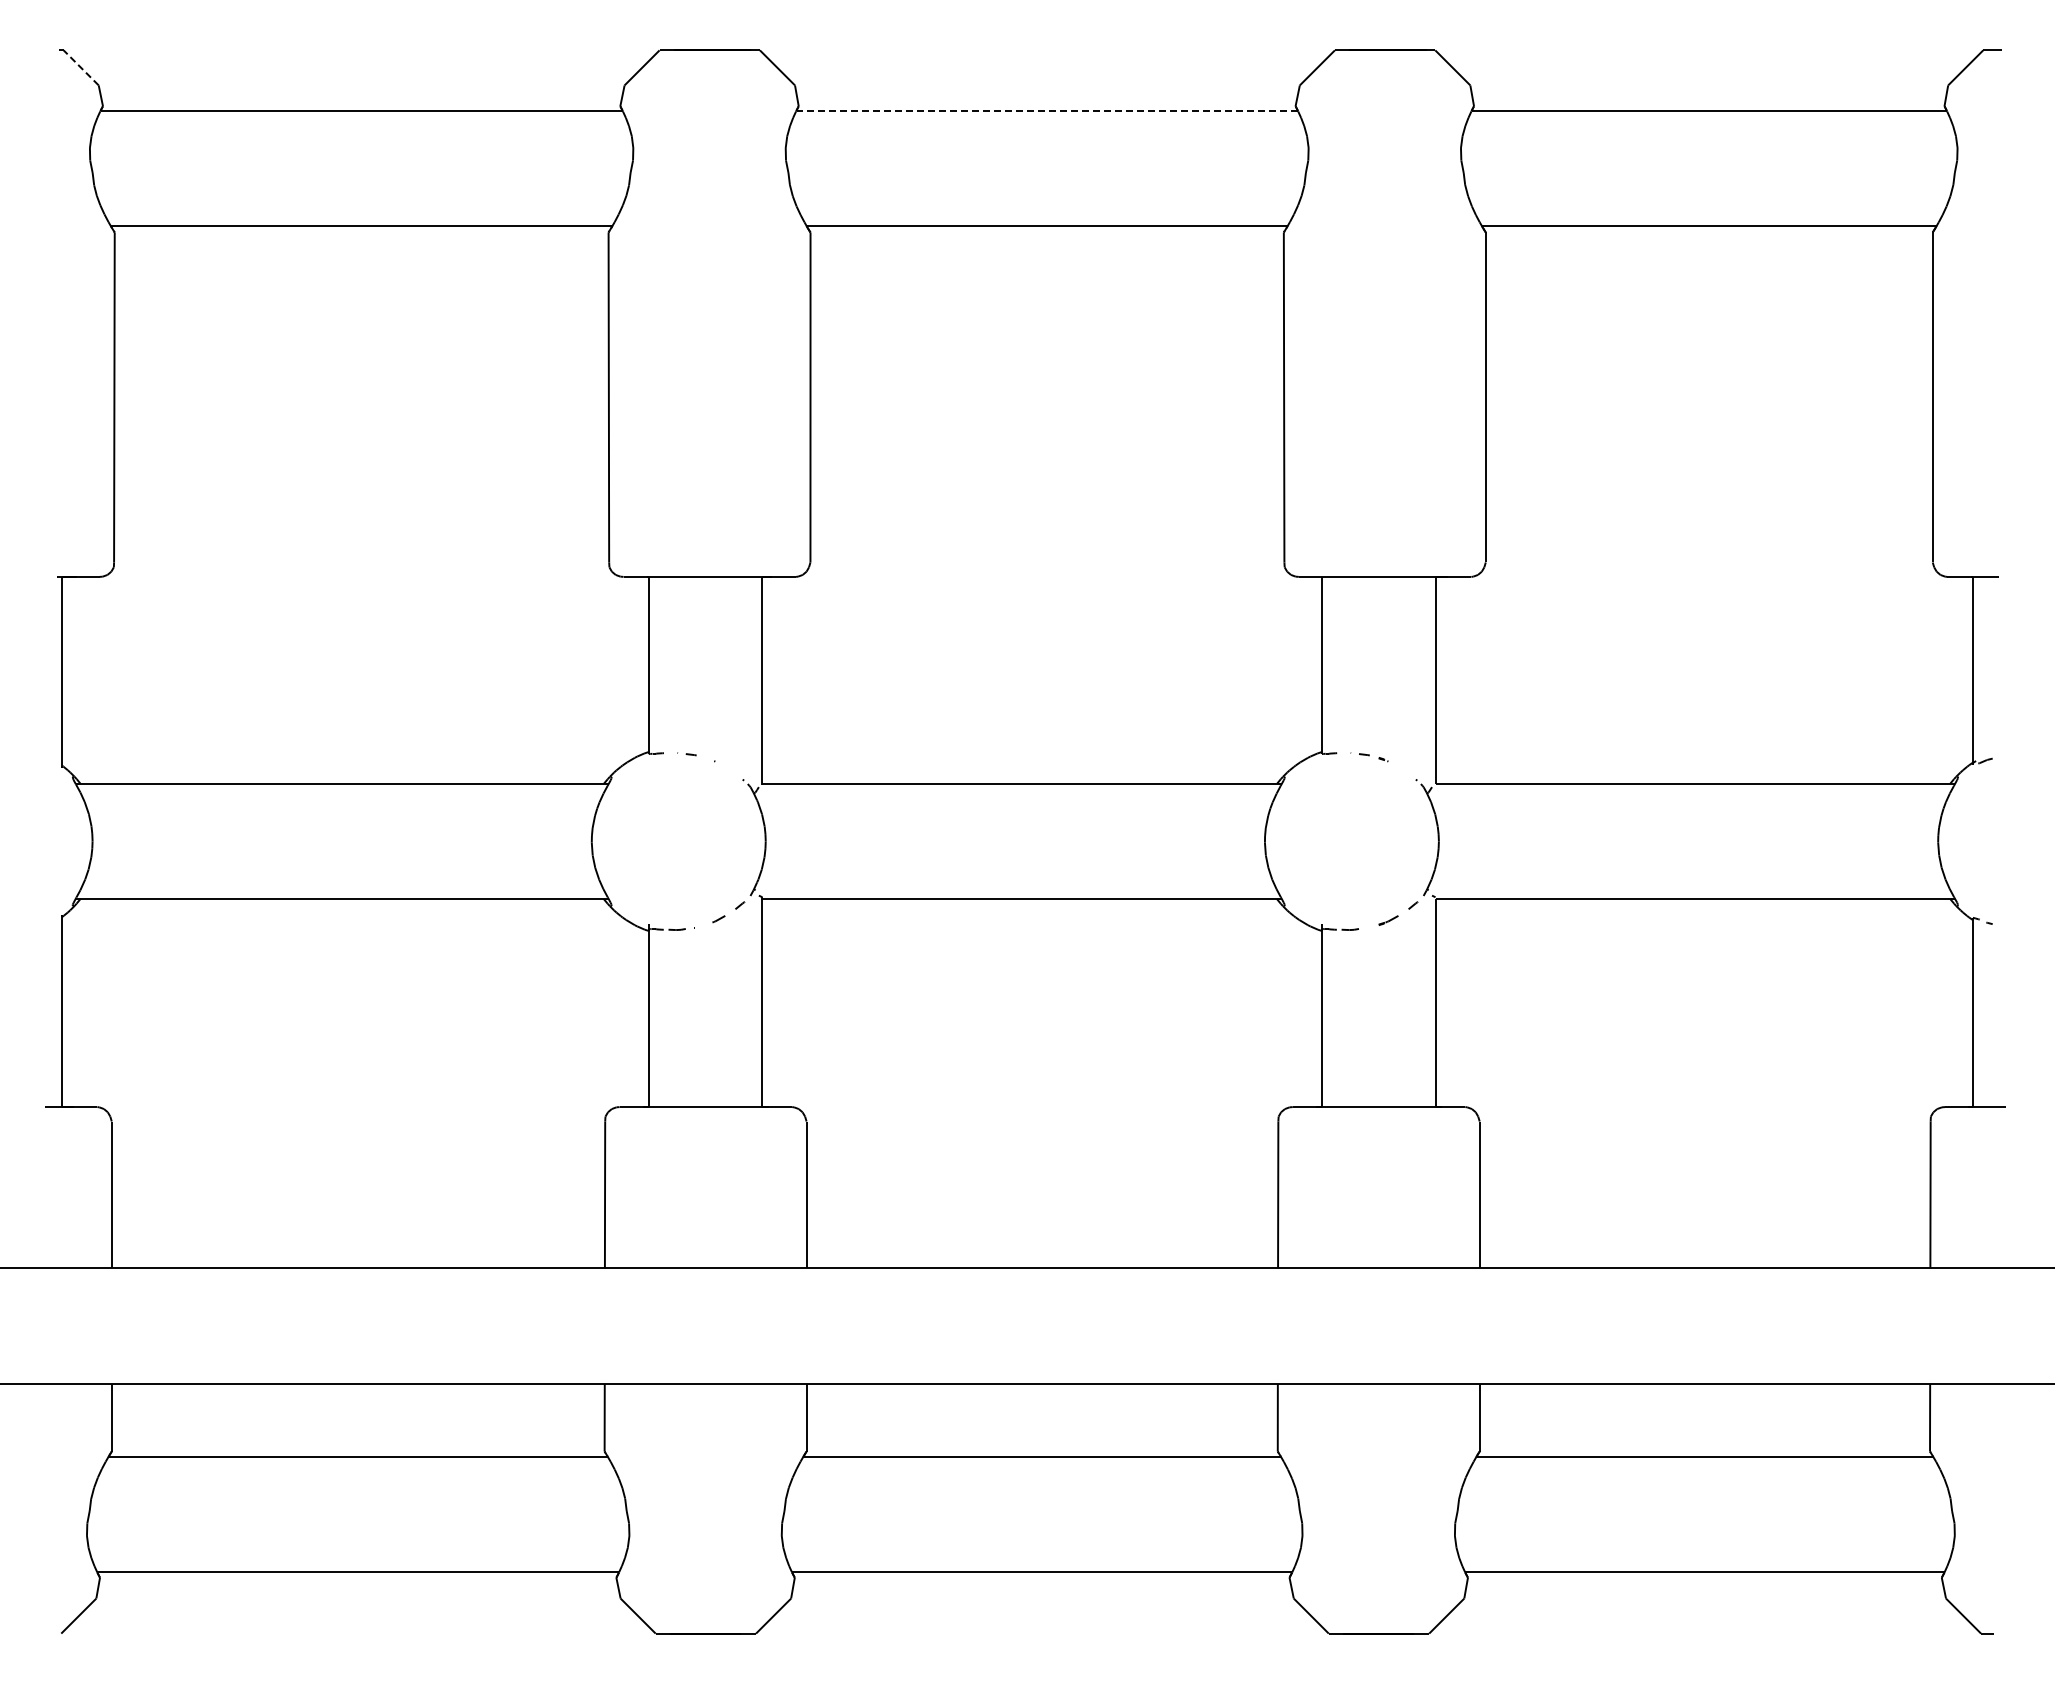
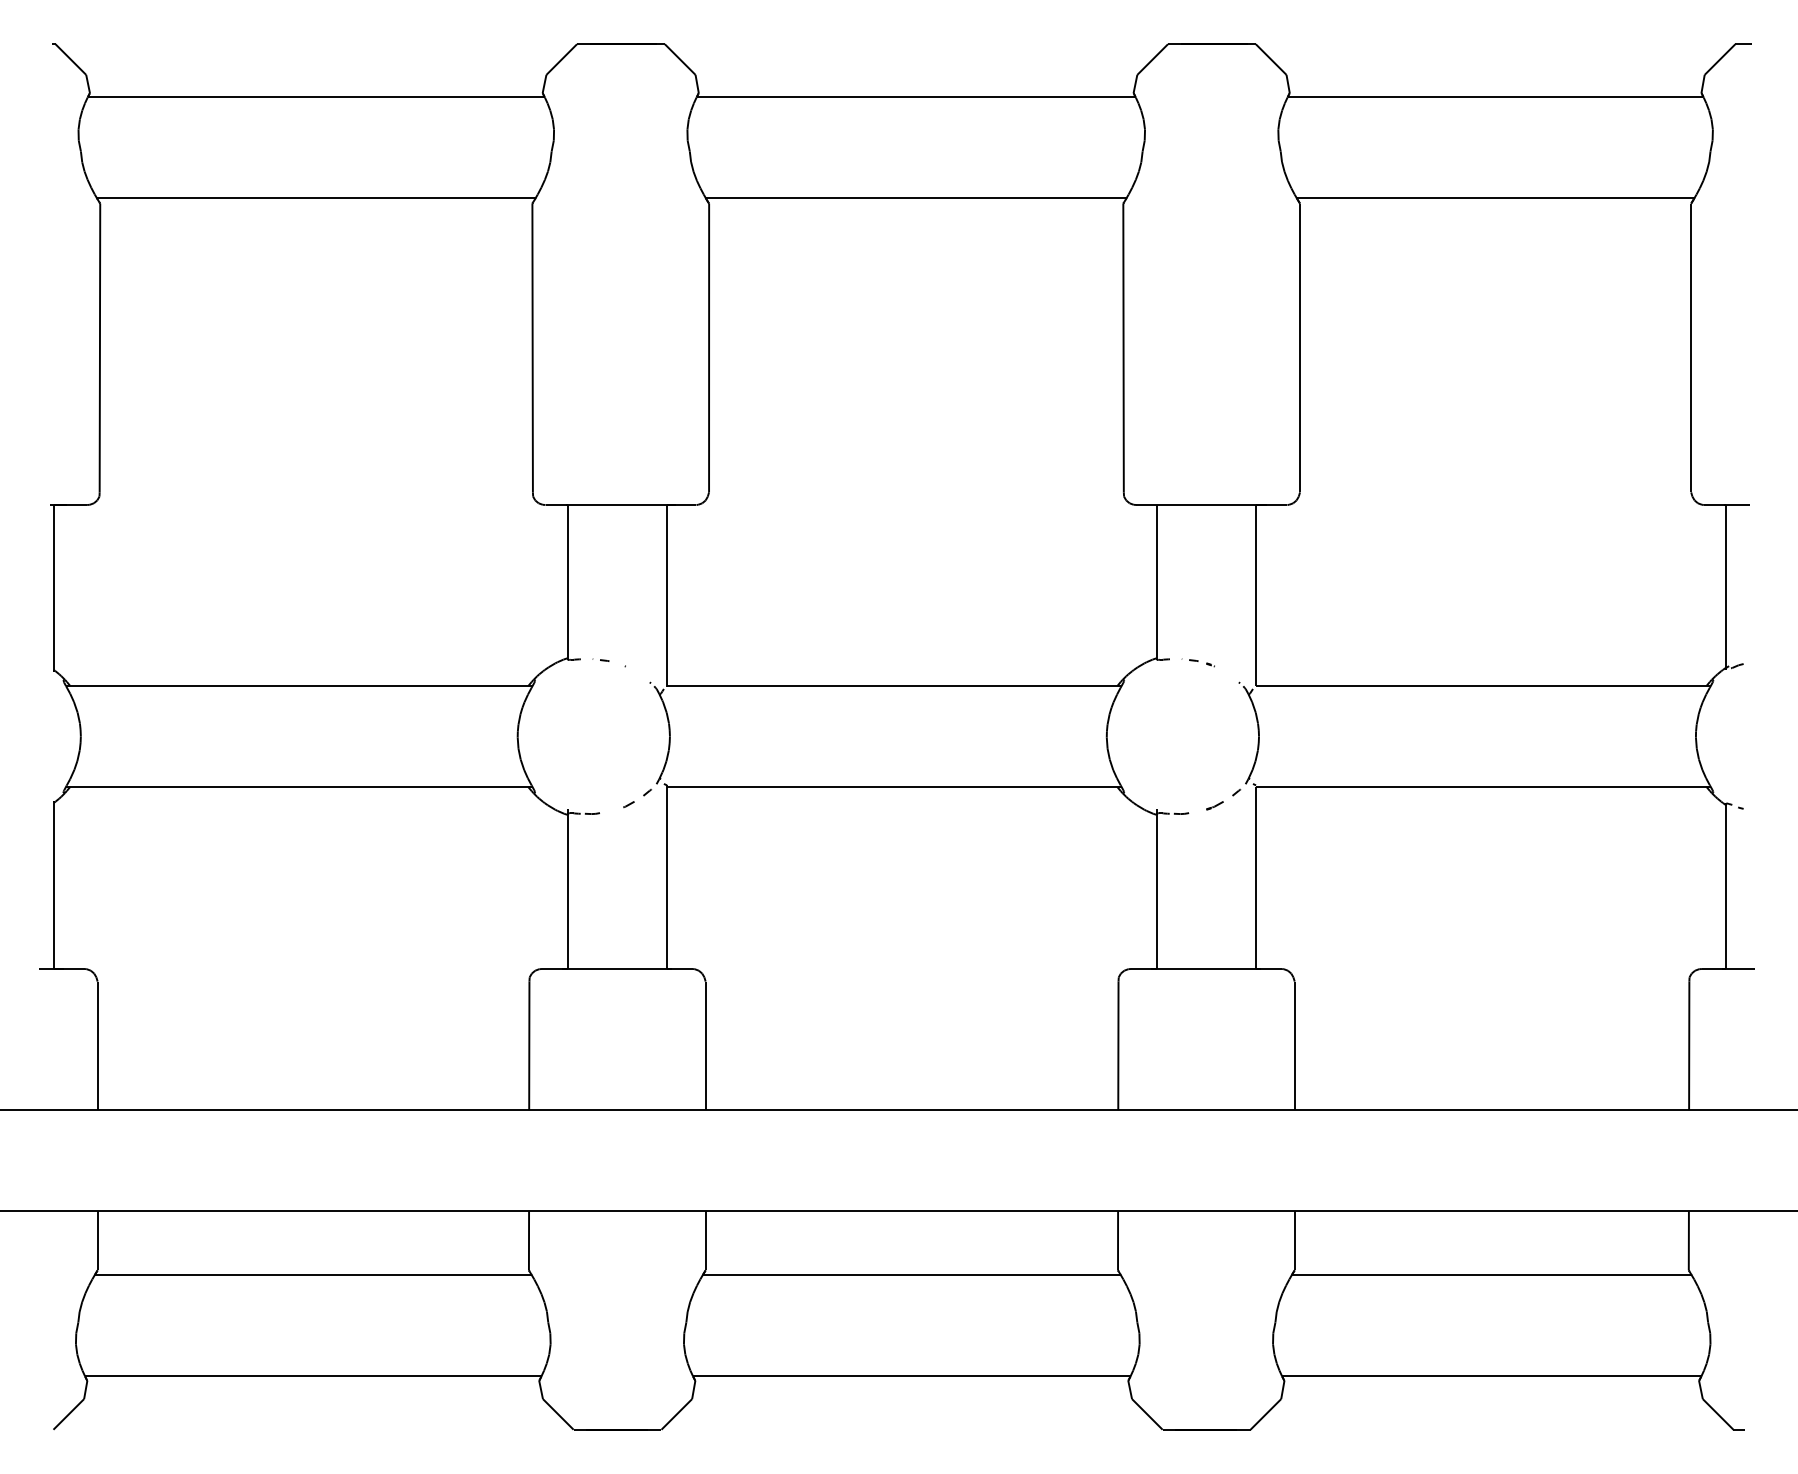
line: (81, 67) -> (71, 59), dashed -> solid
line: (1047, 110) -> (916, 96), dashed -> solid

